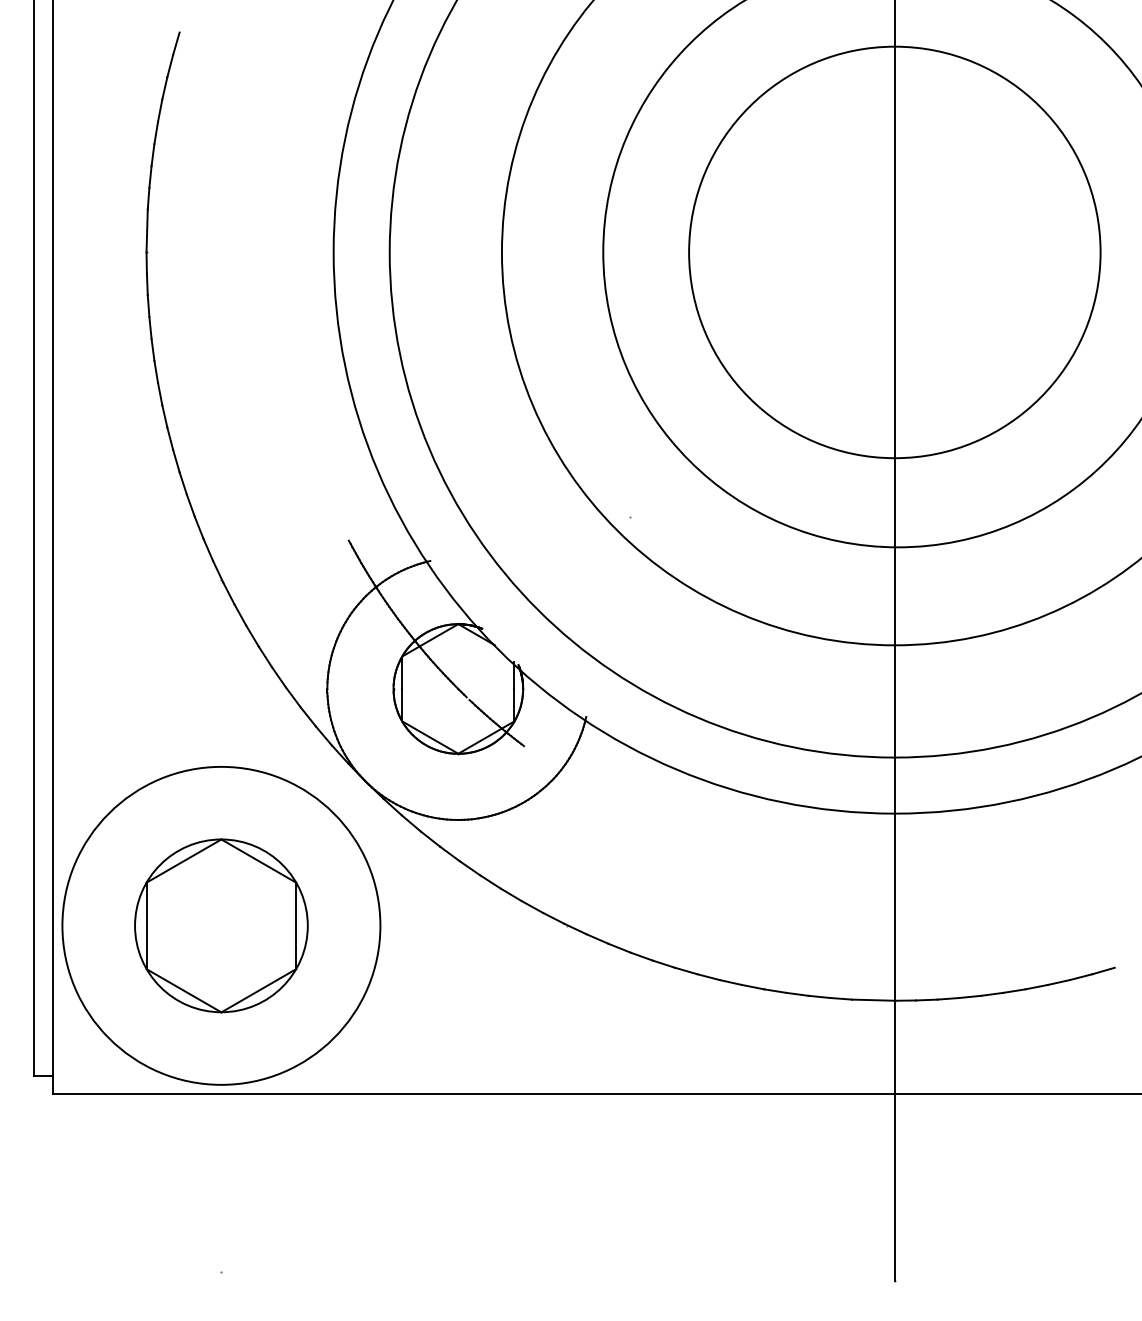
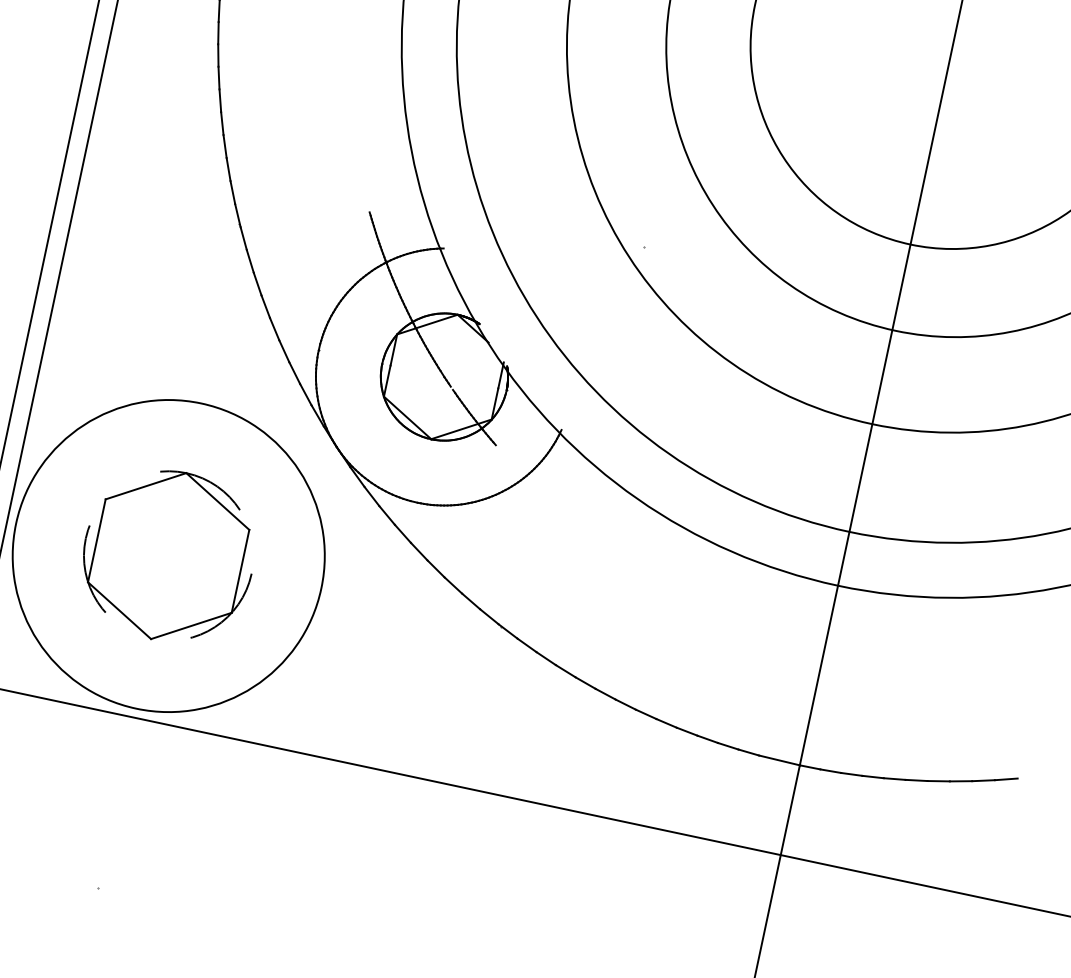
circle: (221, 925) -> (168, 555), solid -> dashed

